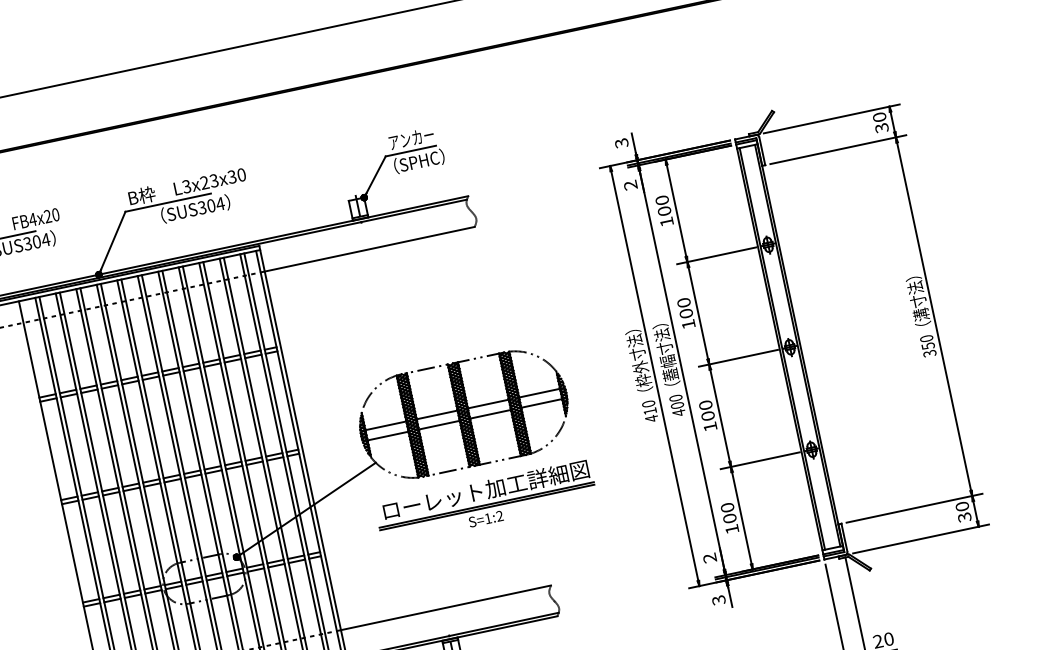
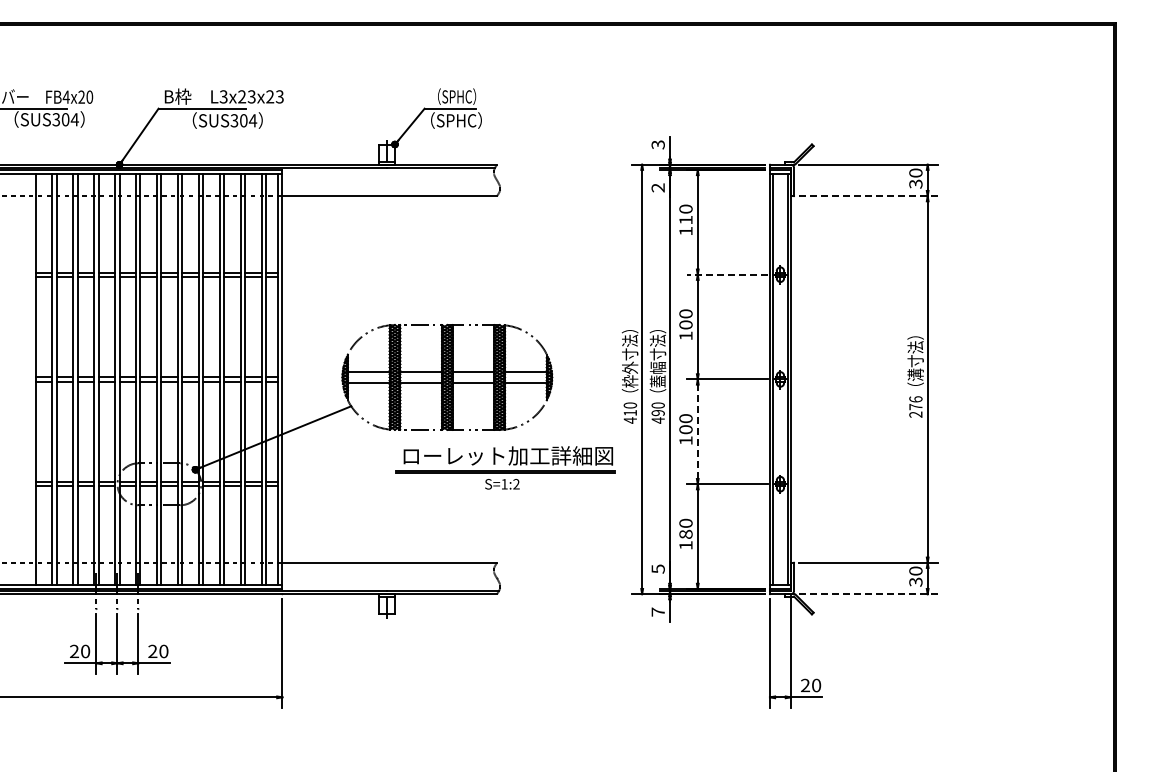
text: (411, 138) -> (453, 96), アンカー -> （SPHC）
line: (839, 149) -> (869, 196), solid -> dashed
text: (236, 175) -> (274, 96), L3x23x30 -> L3x23x23
text: (663, 210) -> (685, 219), 100 -> 110
line: (716, 255) -> (727, 274), solid -> dashed
text: (927, 345) -> (915, 406), 350 -> 276
text: (676, 406) -> (657, 413), 400 -> 490
line: (719, 415) -> (697, 431), solid -> dashed
part: (485, 502) -> (505, 467), moved
text: (729, 517) -> (685, 533), 100 -> 180
line: (921, 539) -> (869, 594), solid -> dashed
text: (709, 557) -> (657, 568), 2 -> 5
text: (718, 599) -> (657, 611), 3 -> 7

